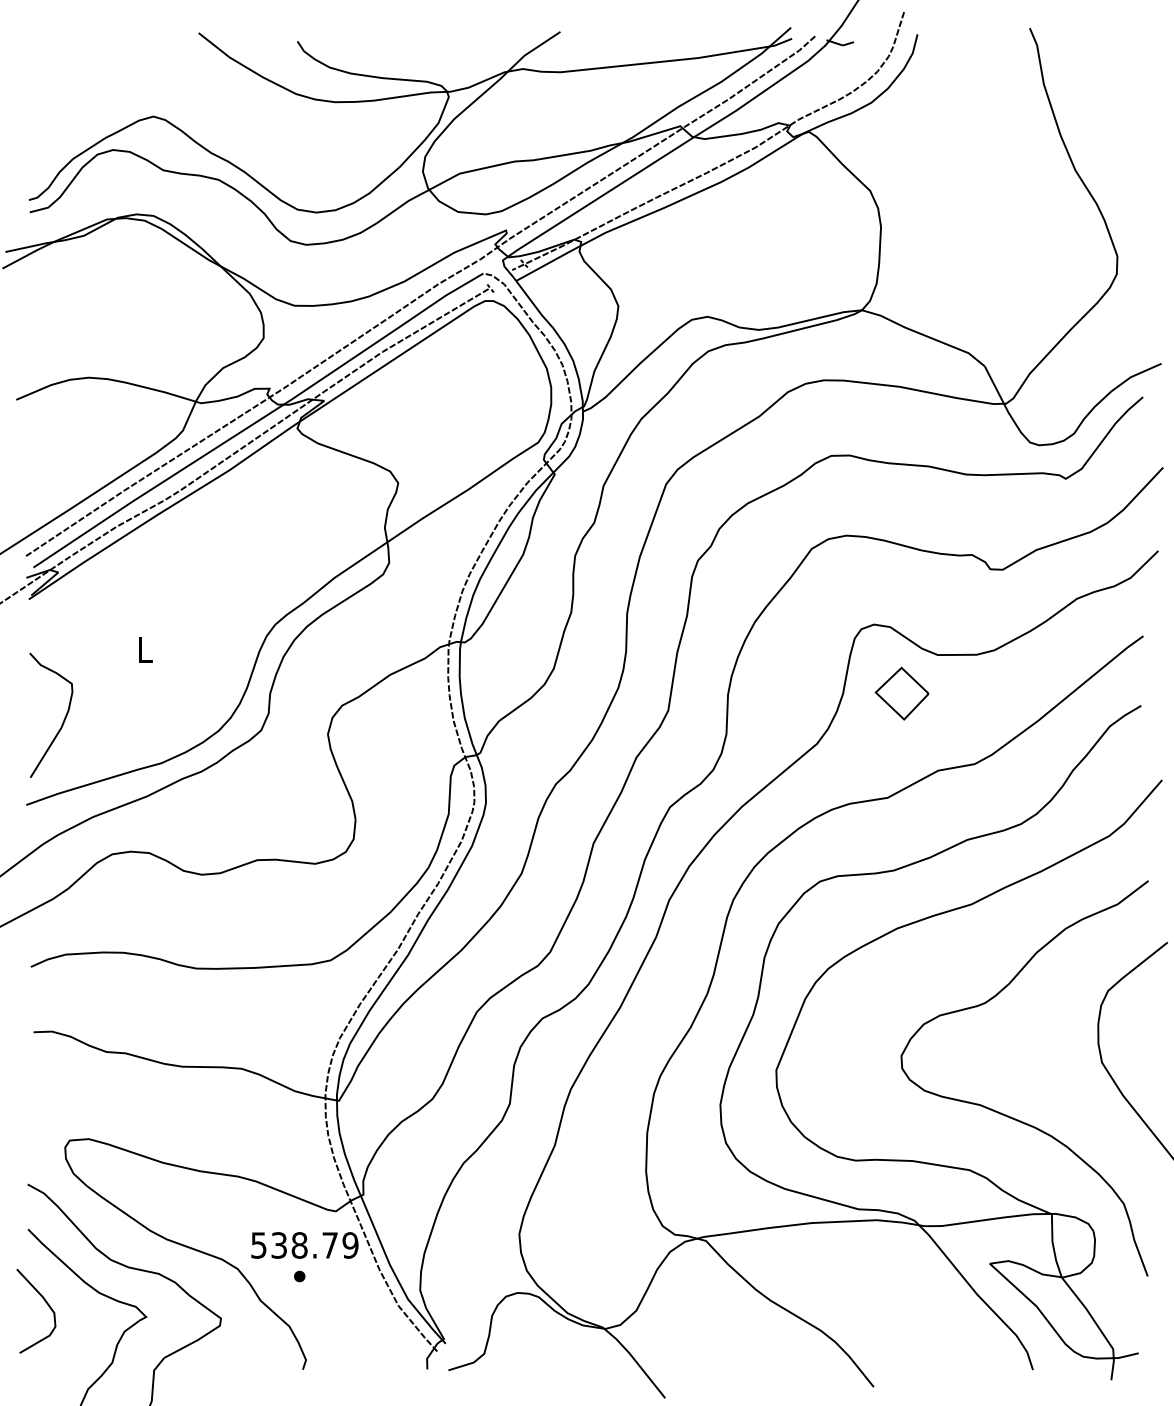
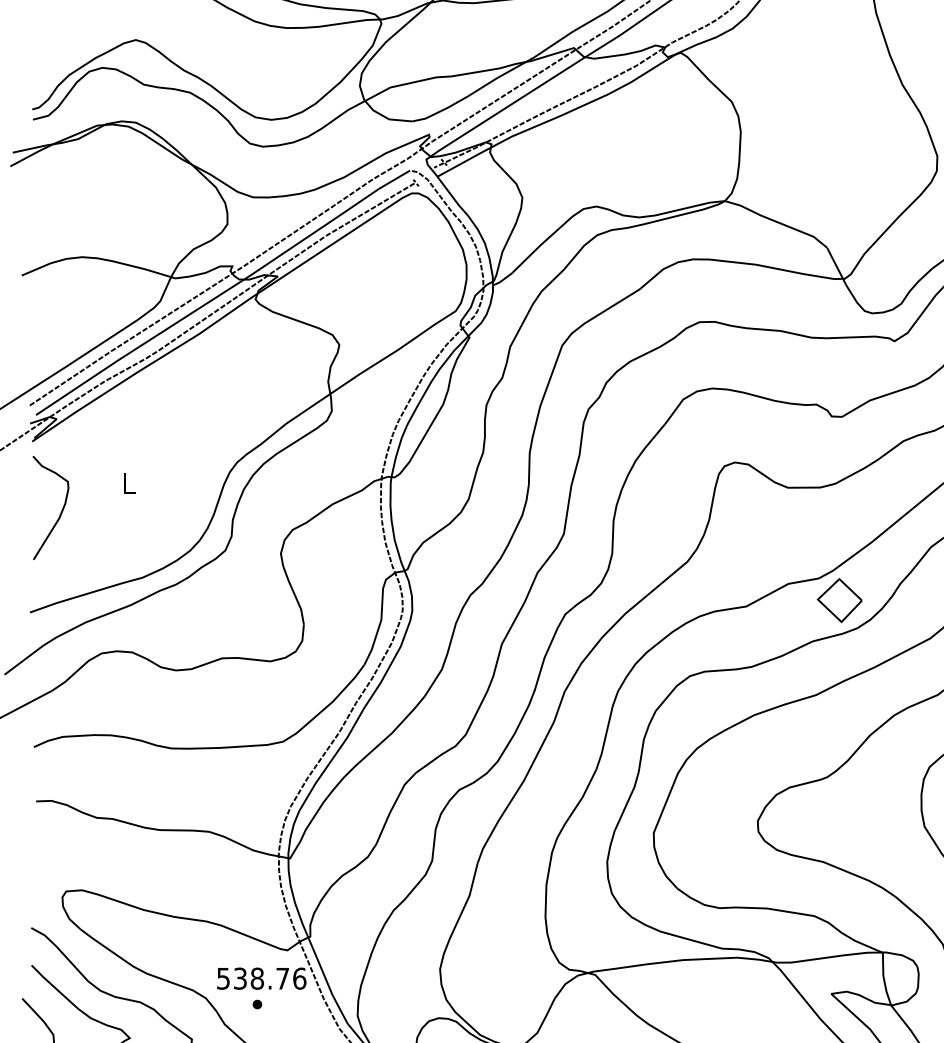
part: (901, 693) -> (839, 600), moved
curve: (63, 719) -> (61, 511), moved
text: (350, 1245) -> (299, 978), 538.79 -> 538.76

